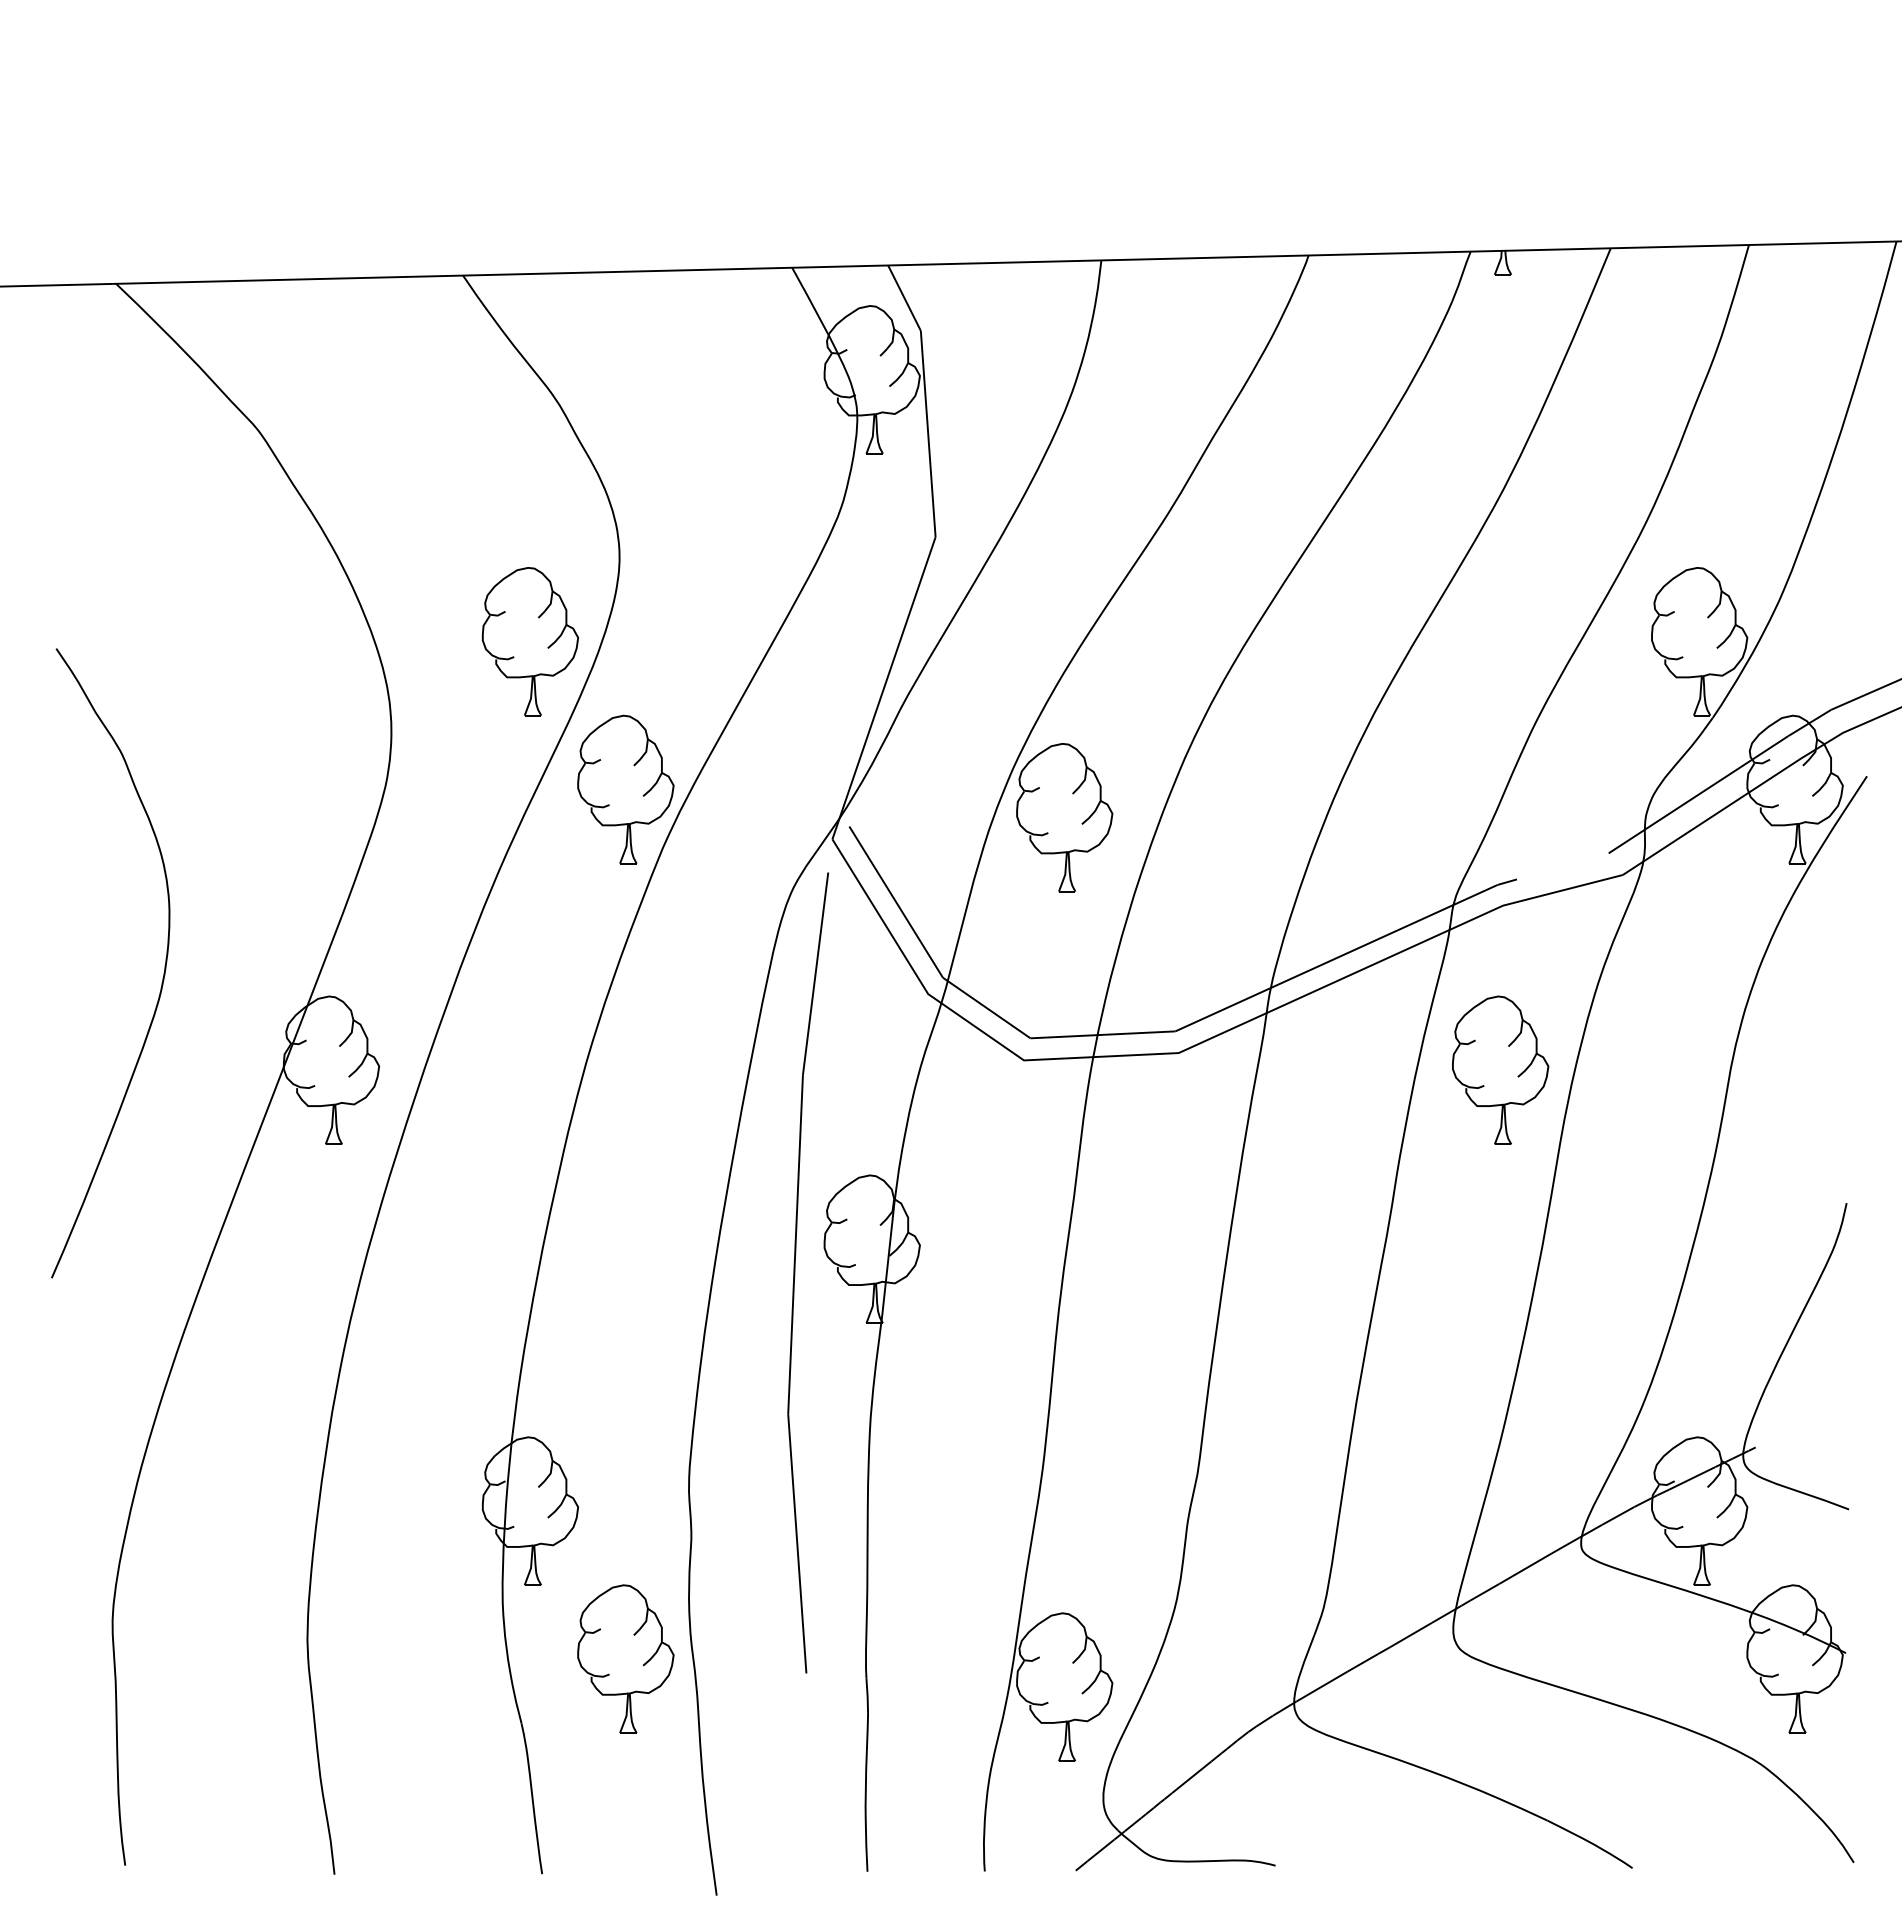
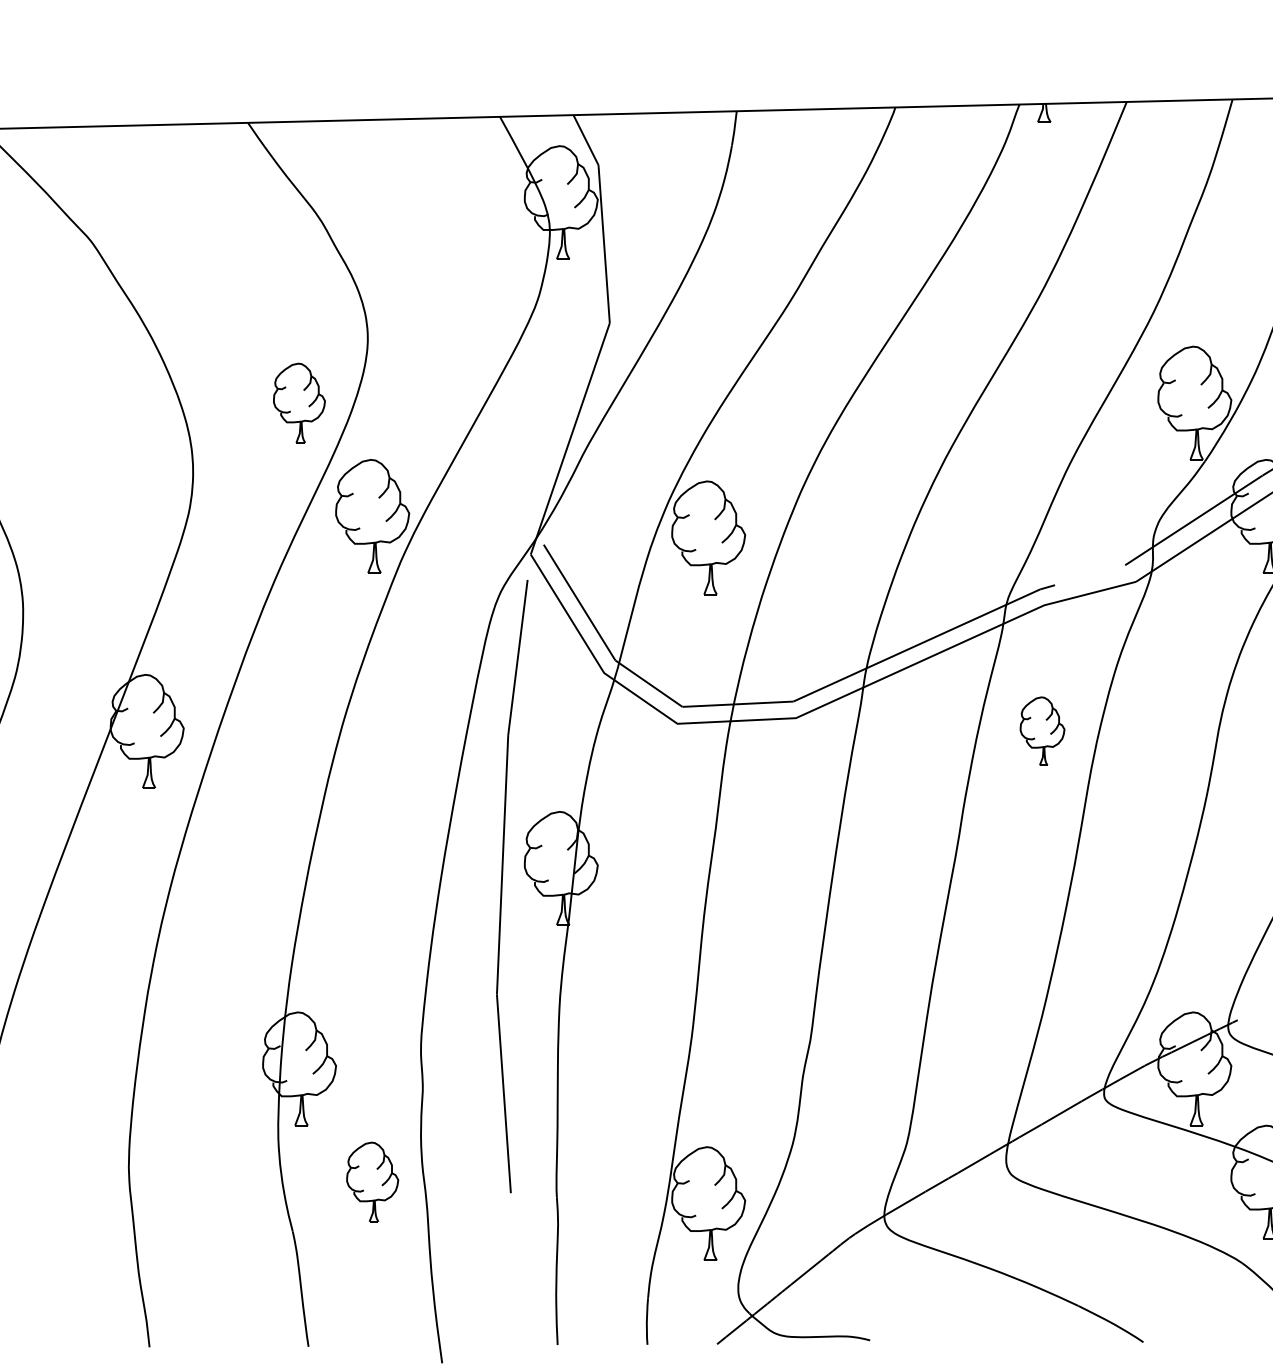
part: (529, 641) -> (298, 403), size x0.7
part: (1500, 1069) -> (1042, 730), size x0.6
part: (625, 1658) -> (372, 1181), size x0.7

